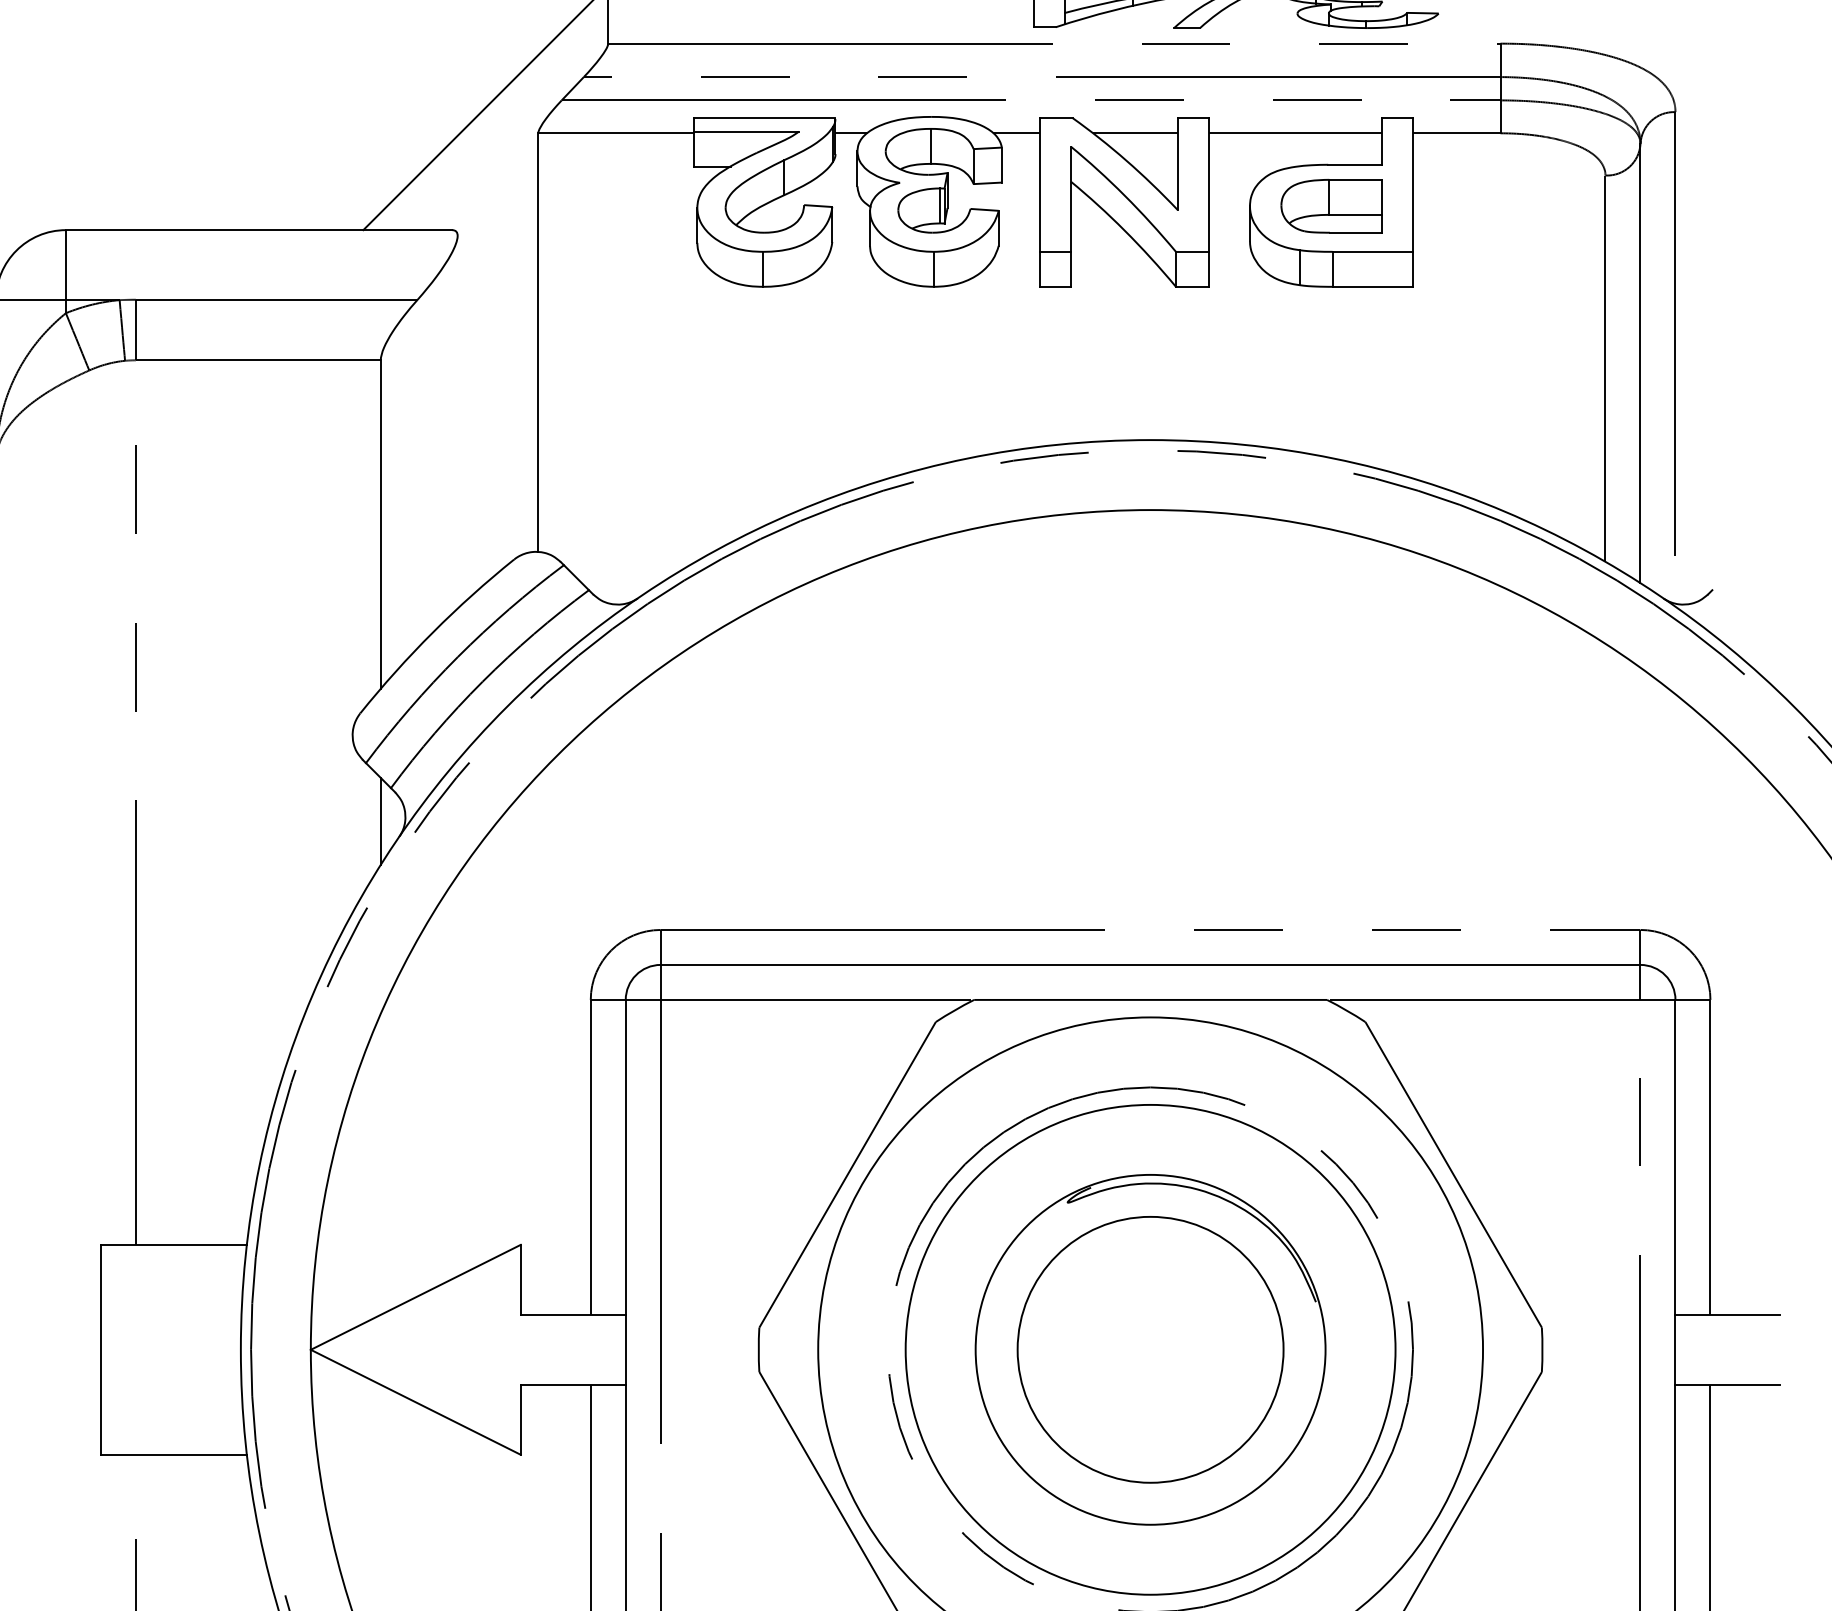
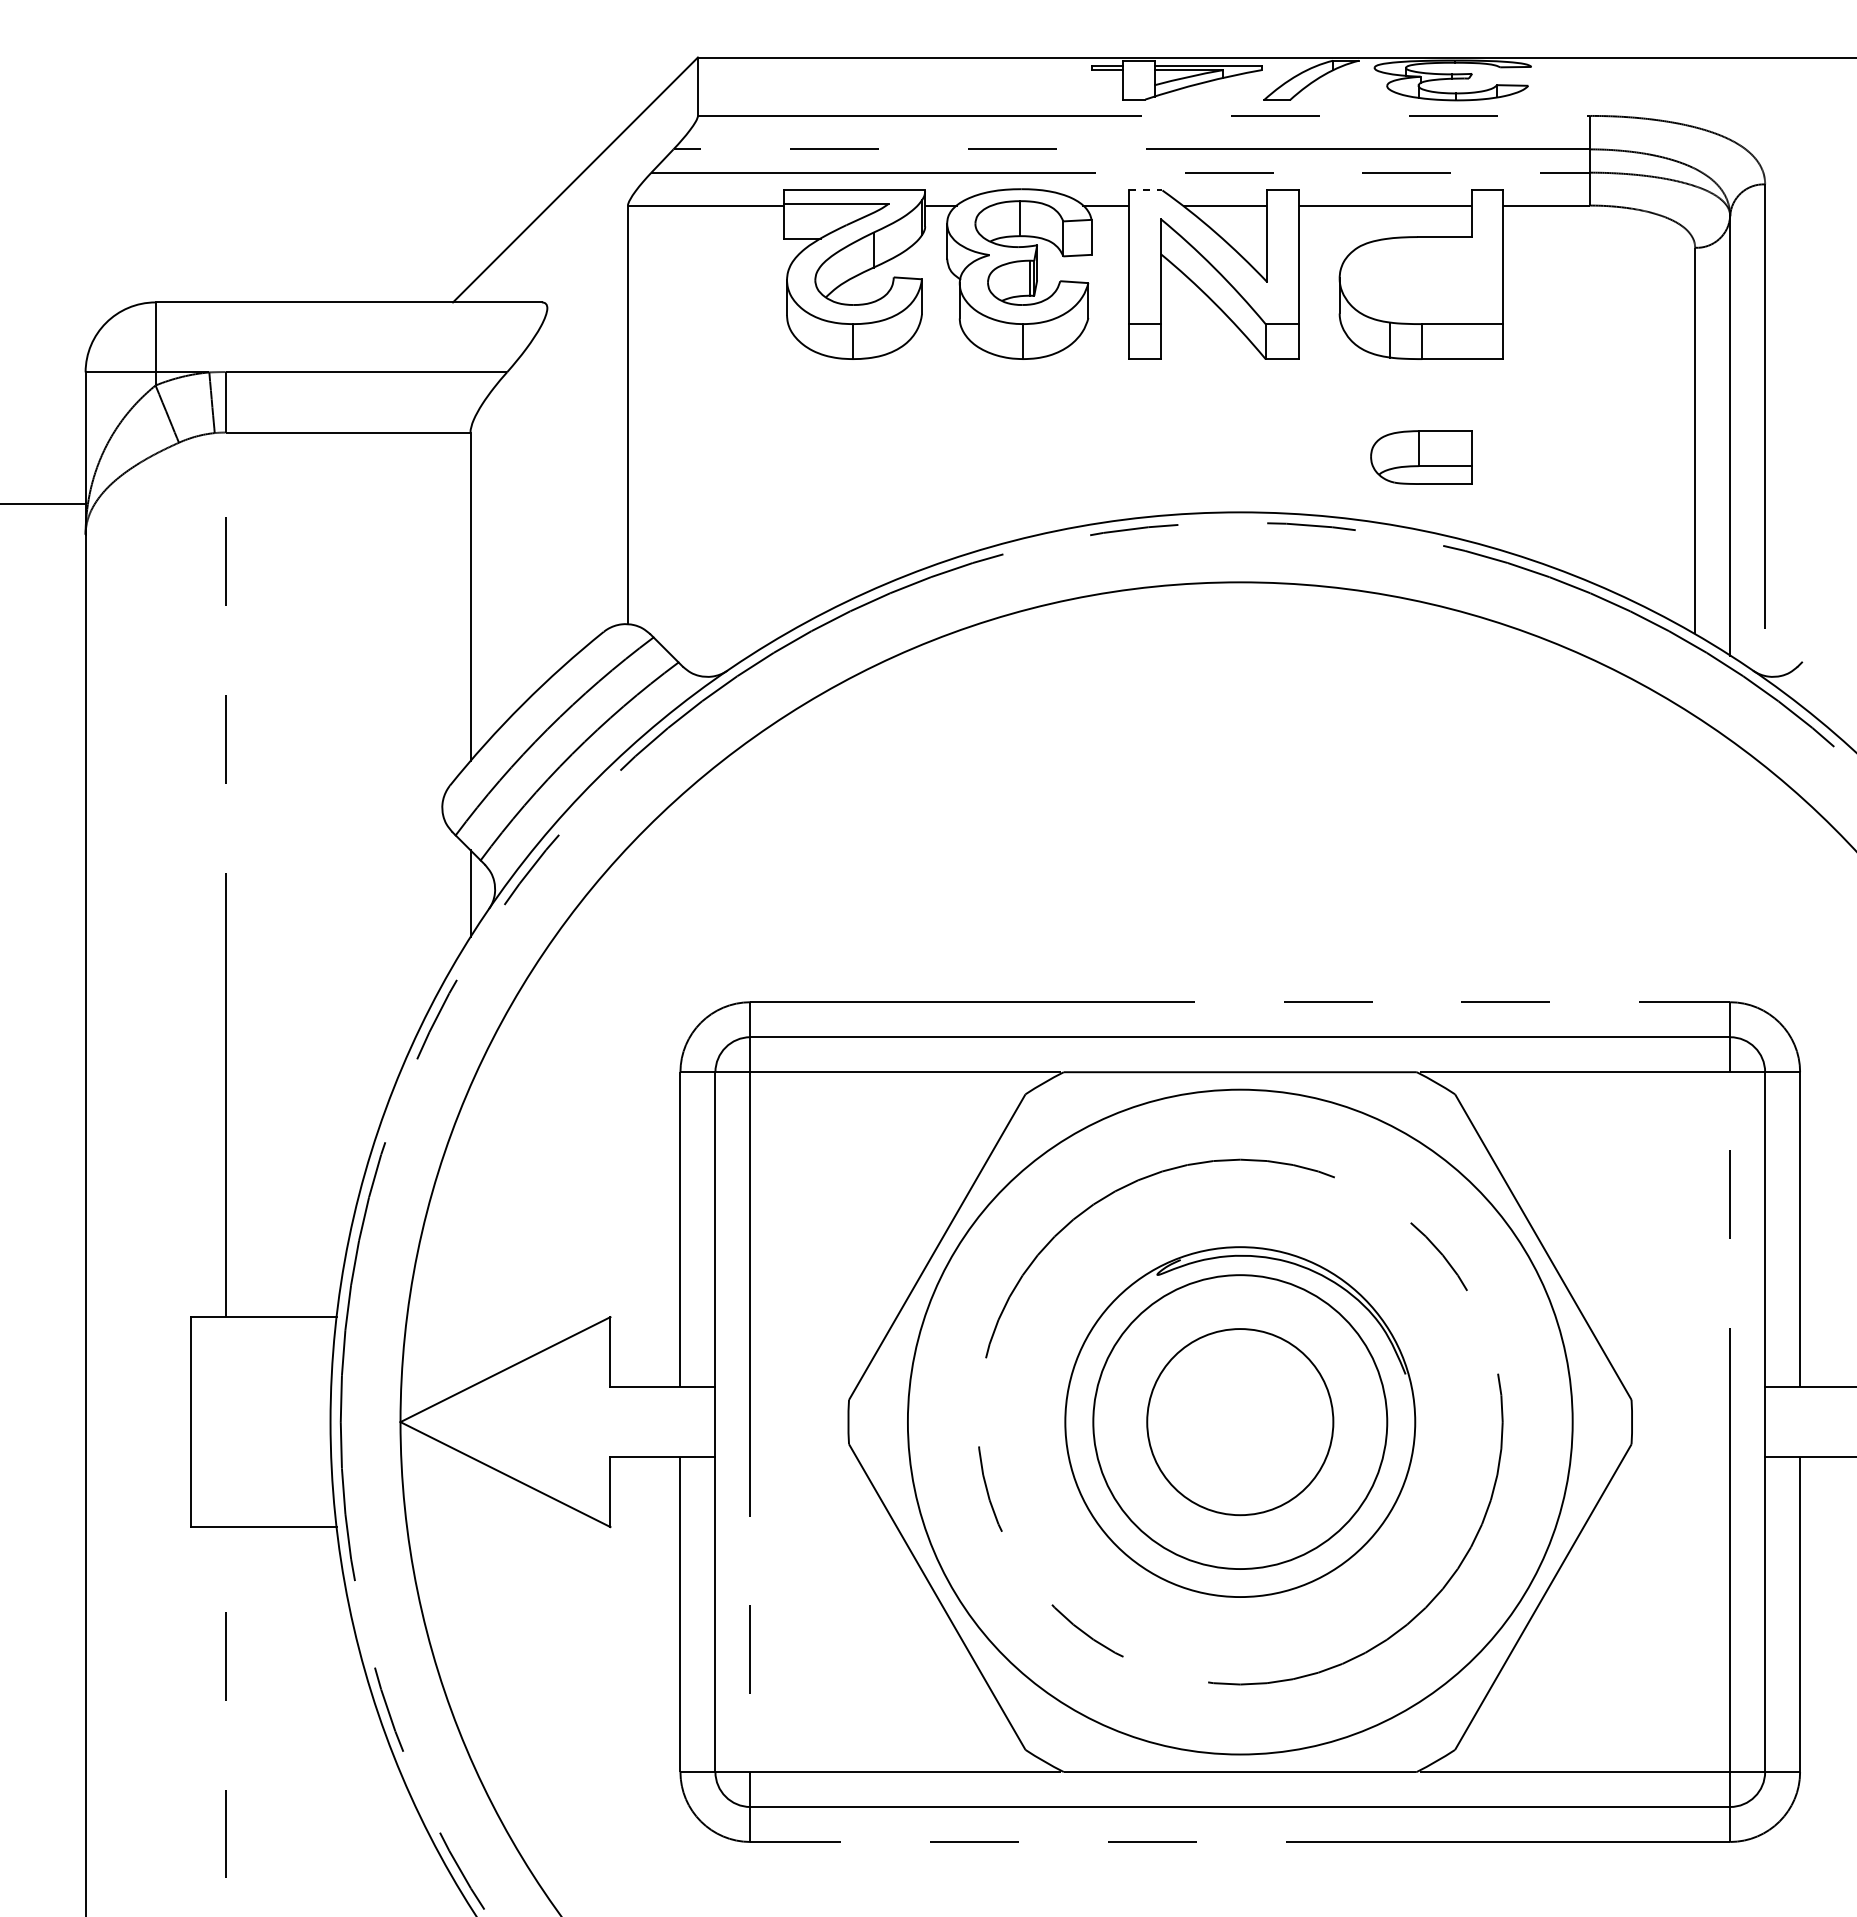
line: (1055, 118) -> (1145, 190), solid -> dashed
part: (1331, 206) -> (1421, 457), moved
circle: (1150, 1350) -> (1240, 1422), size x0.6
circle: (1150, 1350) -> (1240, 1422), size x0.7

